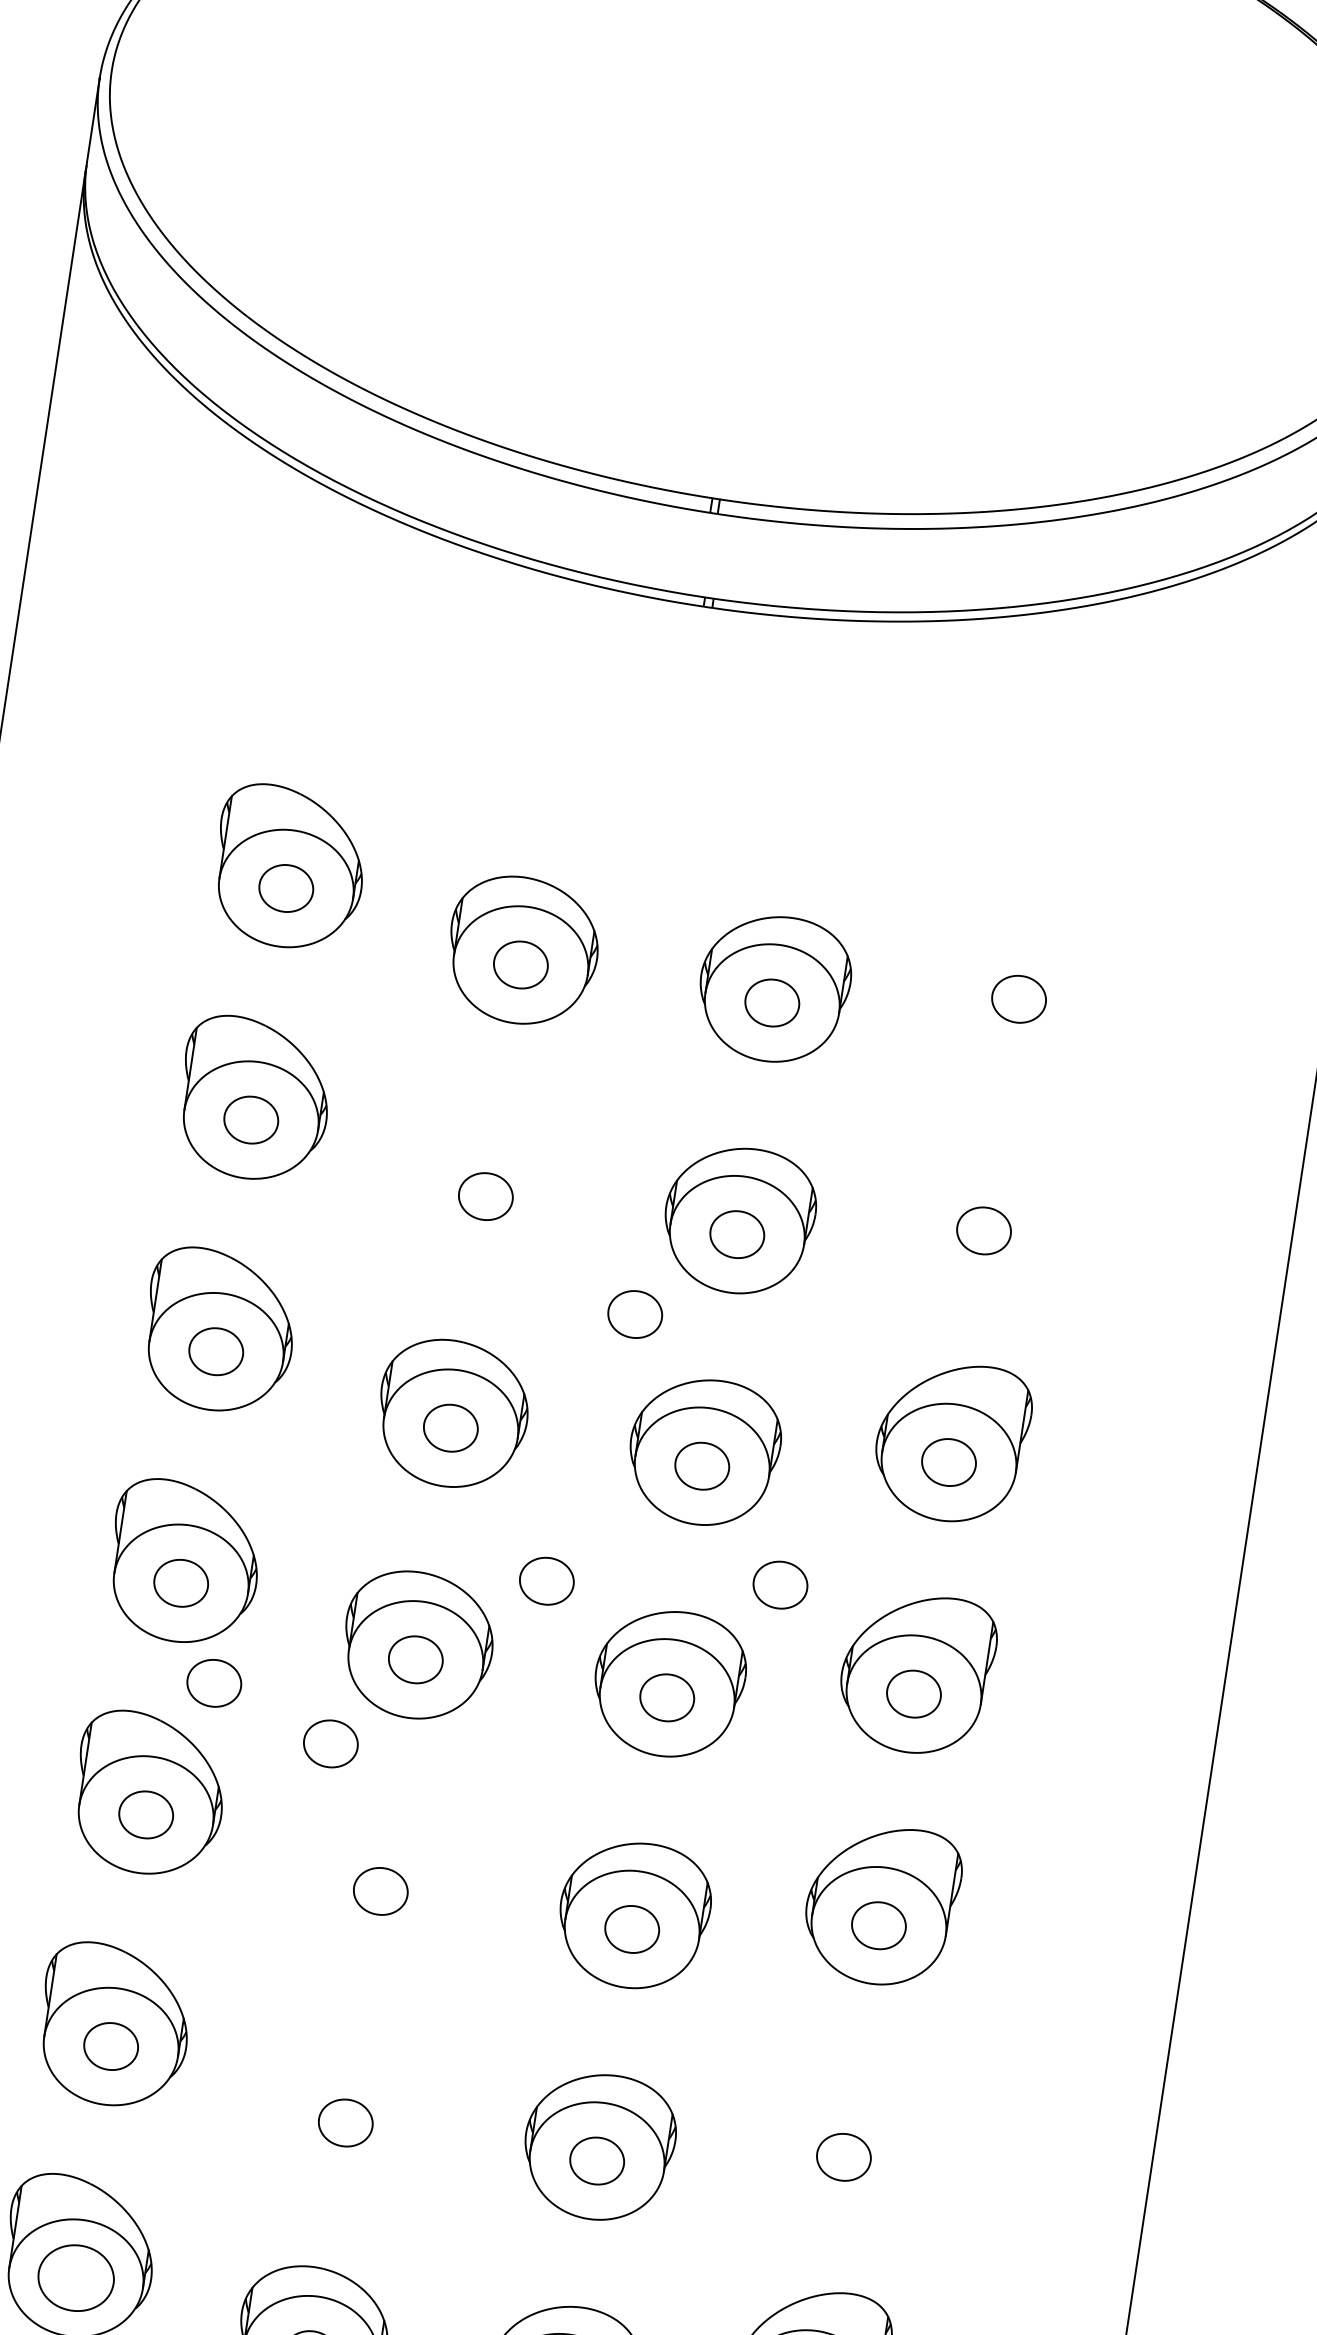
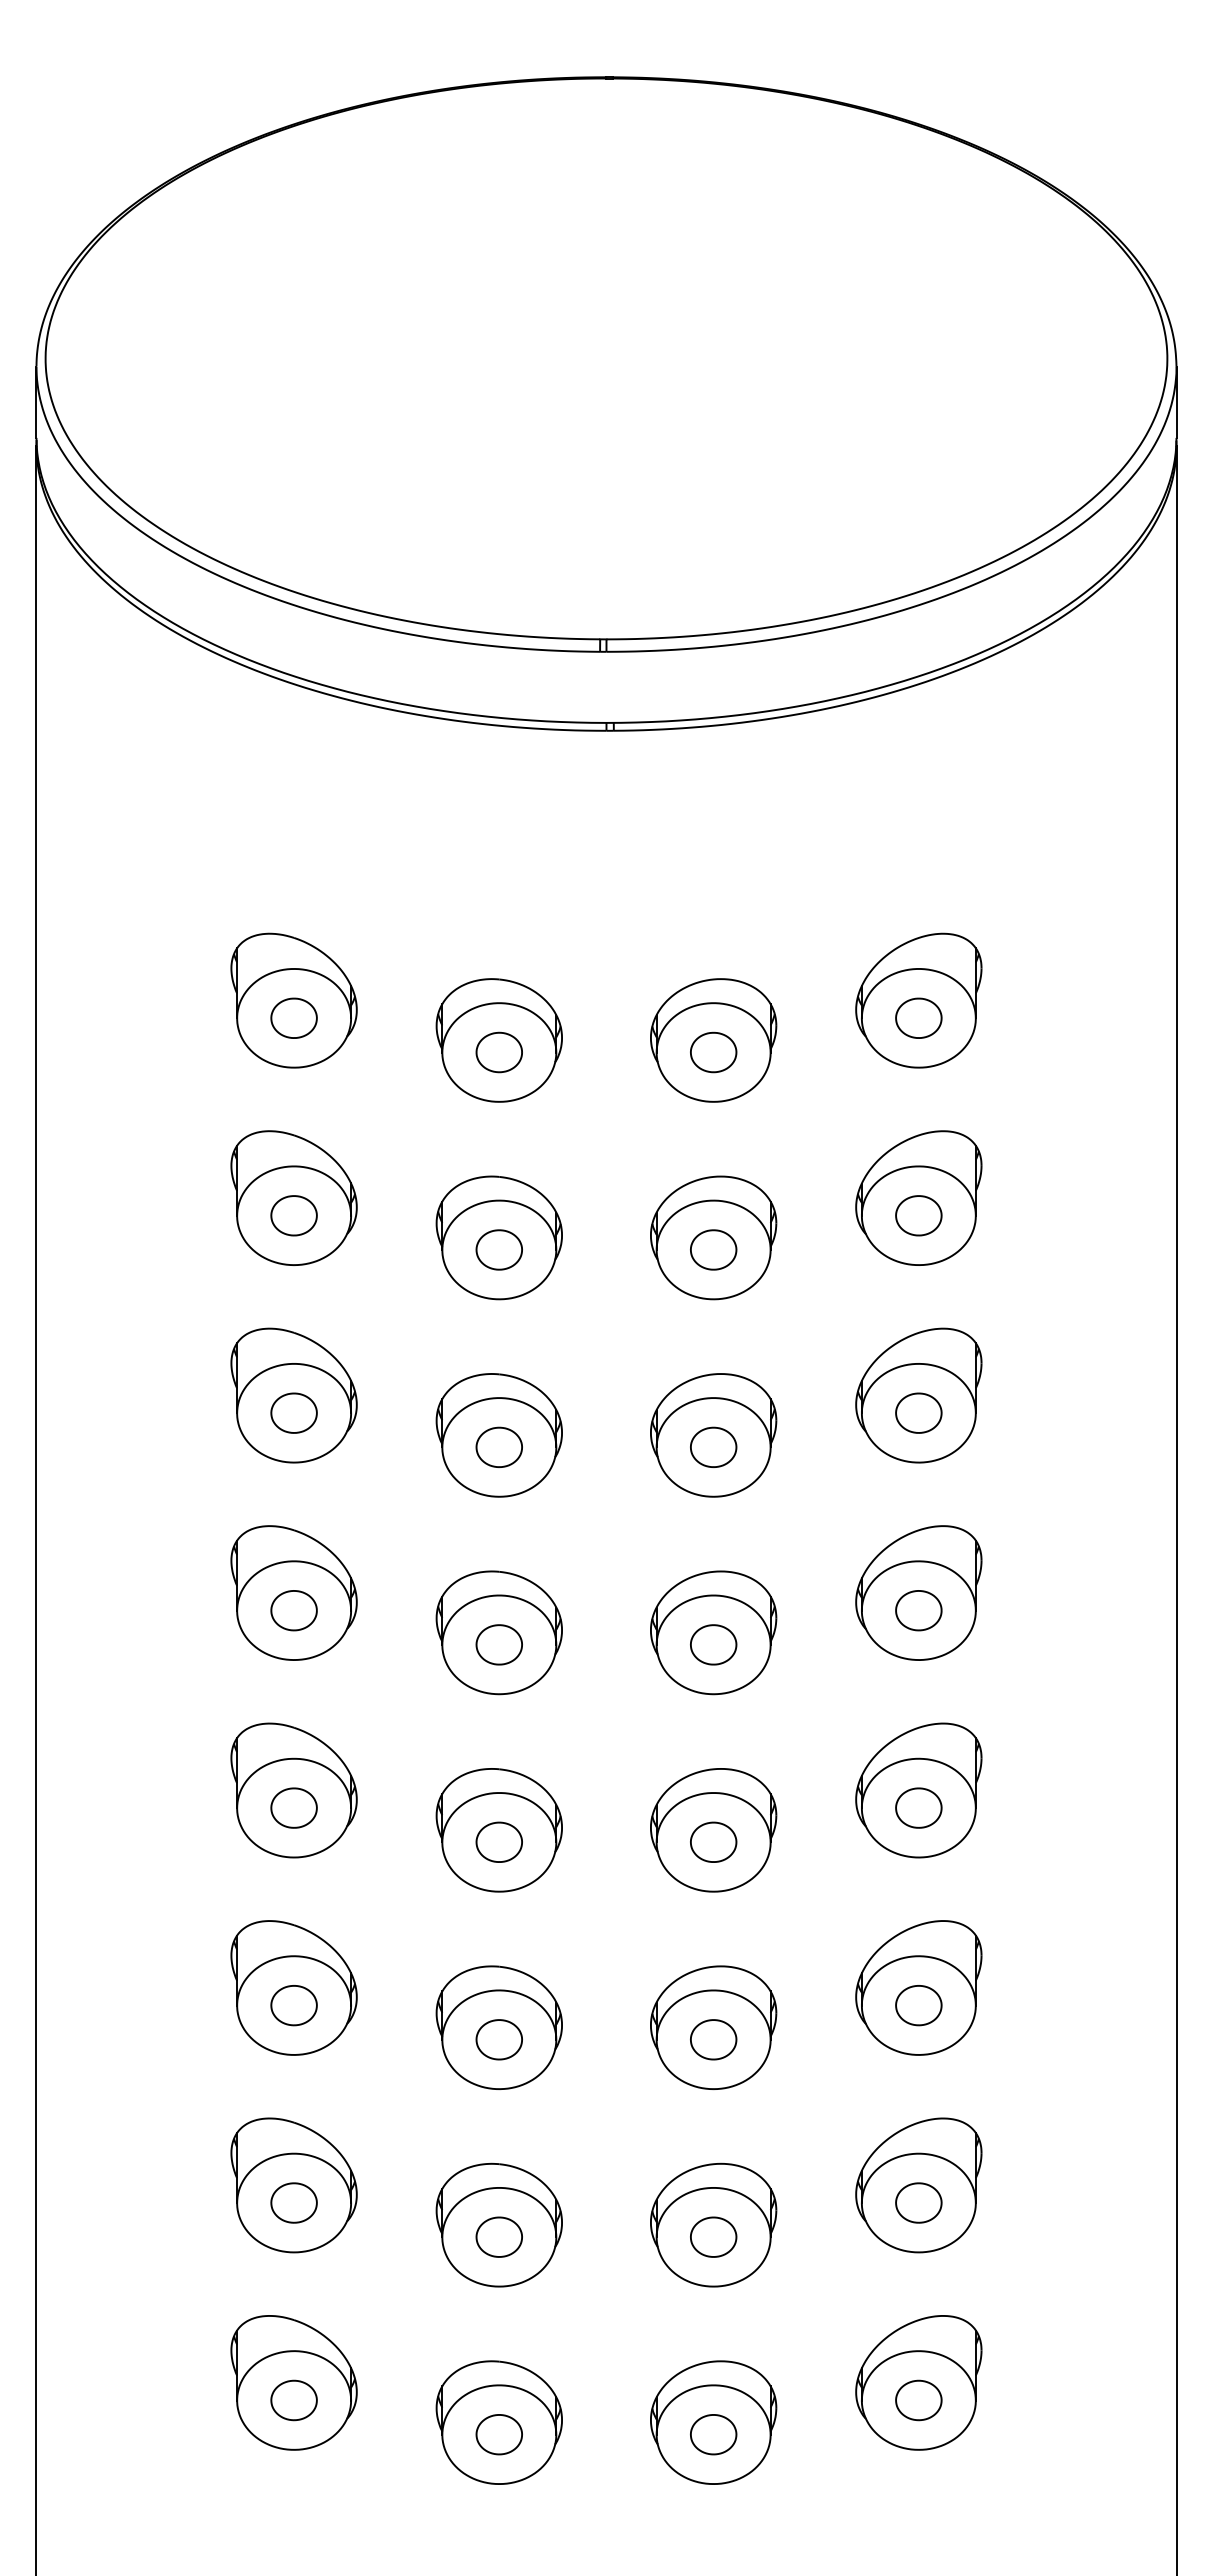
part: (1021, 978) -> (918, 1000), added
part: (487, 1181) -> (498, 1237), added
part: (986, 1209) -> (918, 1197), added
part: (635, 1313) -> (638, 1328), removed
part: (546, 1580) -> (598, 1562), removed
part: (780, 1584) -> (793, 1536), removed
part: (213, 1682) -> (333, 1689), removed
part: (330, 1743) -> (438, 1725), removed
part: (381, 1877) -> (498, 1830), added
part: (346, 2108) -> (498, 2027), added
part: (846, 2136) -> (918, 1987), added
part: (75, 2277) -> (293, 2202), size x0.71

